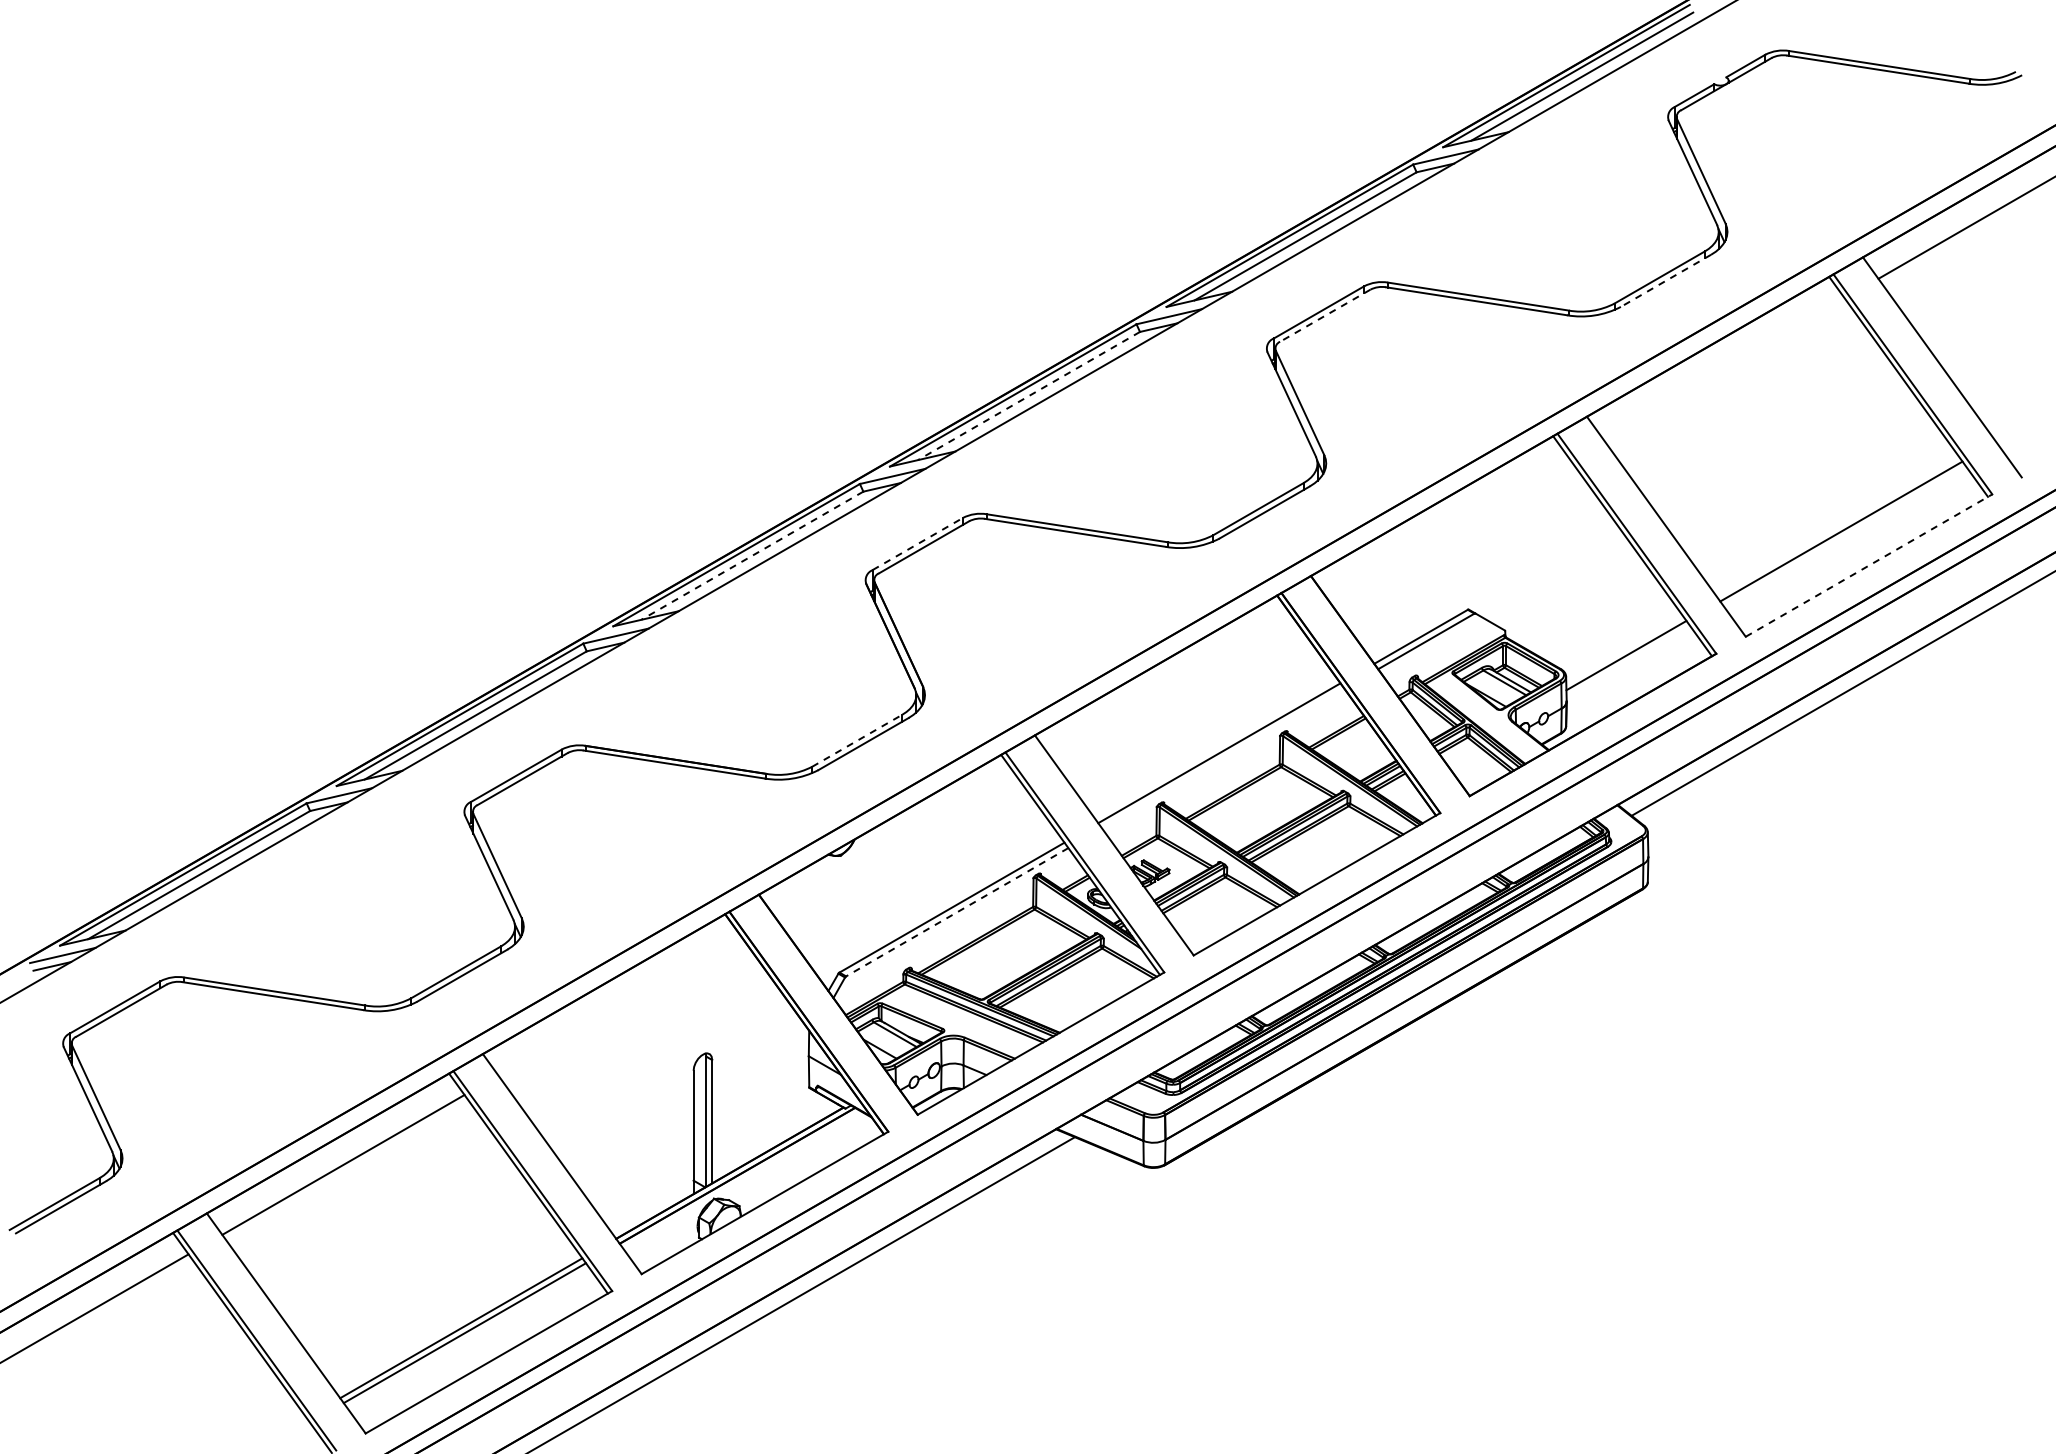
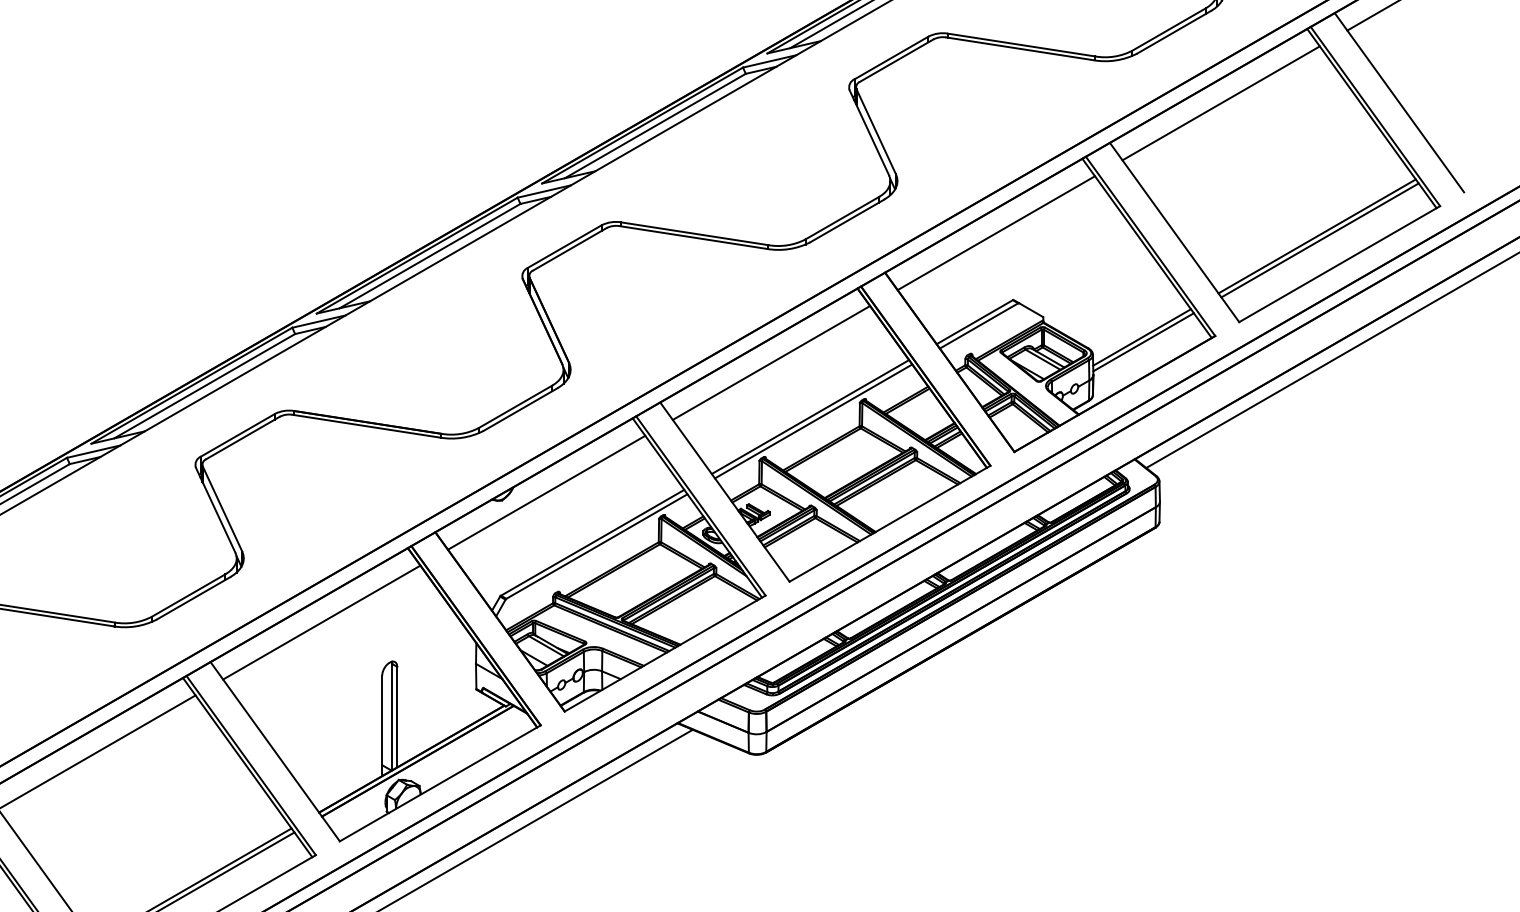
line: (1665, 281) -> (1173, 32), dashed -> solid
line: (1324, 316) -> (896, 61), dashed -> solid
line: (1723, 368) -> (1221, 103), added
line: (1028, 396) -> (654, 126), dashed -> solid
line: (1447, 527) -> (996, 233), added
line: (1844, 536) -> (1319, 240), added
line: (918, 543) -> (565, 246), dashed -> solid
line: (751, 556) -> (429, 256), dashed -> solid
line: (1869, 565) -> (1340, 264), dashed -> solid
line: (1628, 661) -> (1143, 342), added
line: (1171, 686) -> (771, 362), added
line: (857, 740) -> (515, 406), dashed -> solid
line: (1223, 758) -> (813, 421), added
line: (895, 846) -> (546, 492), added
line: (956, 912) -> (596, 546), dashed -> solid
line: (619, 1005) -> (321, 622), added

